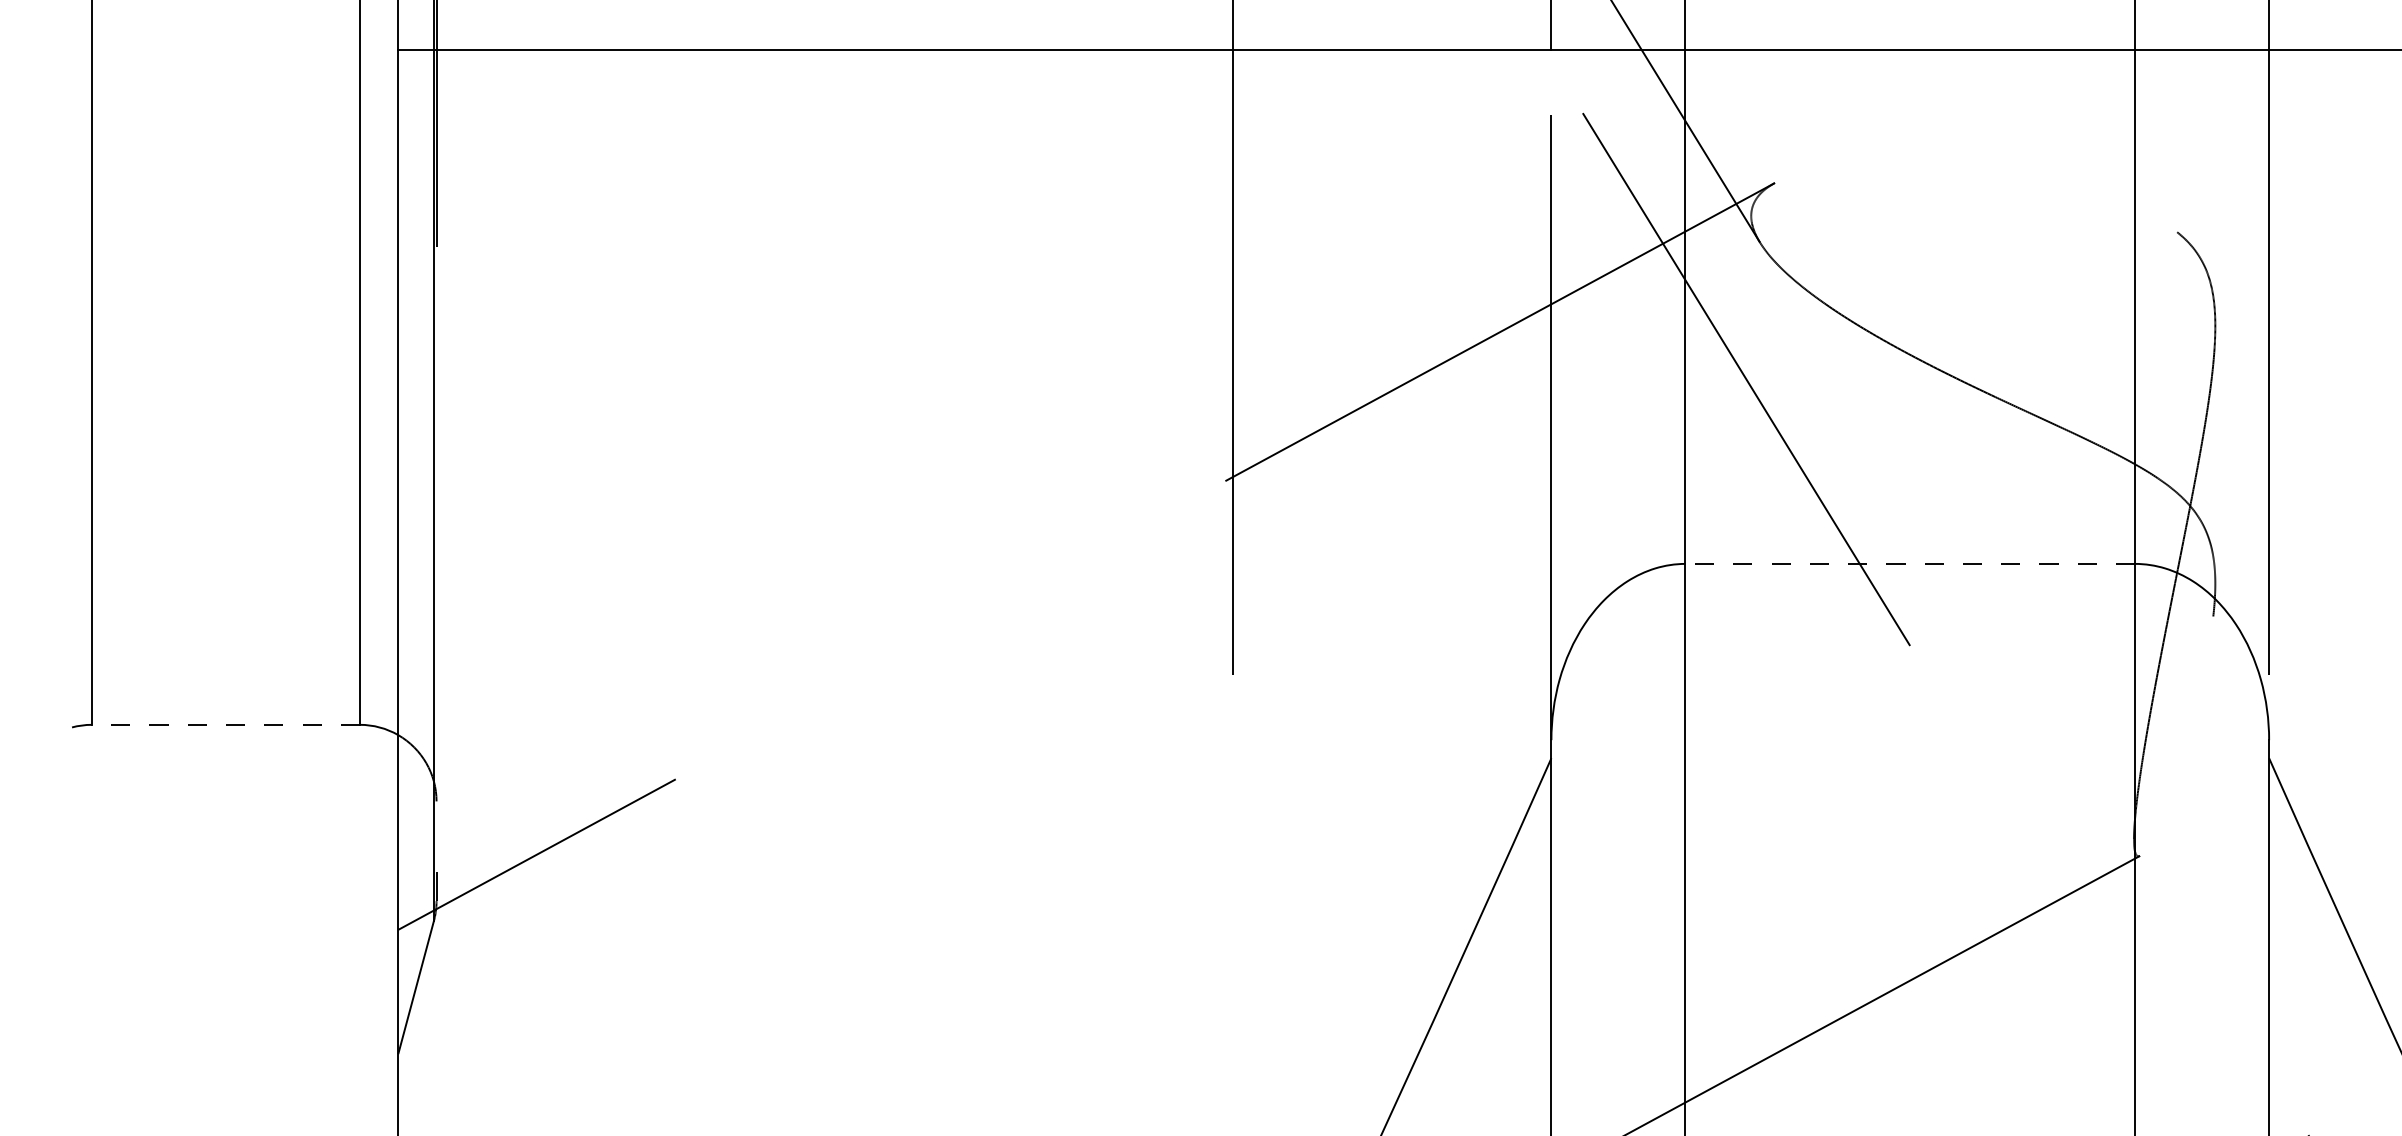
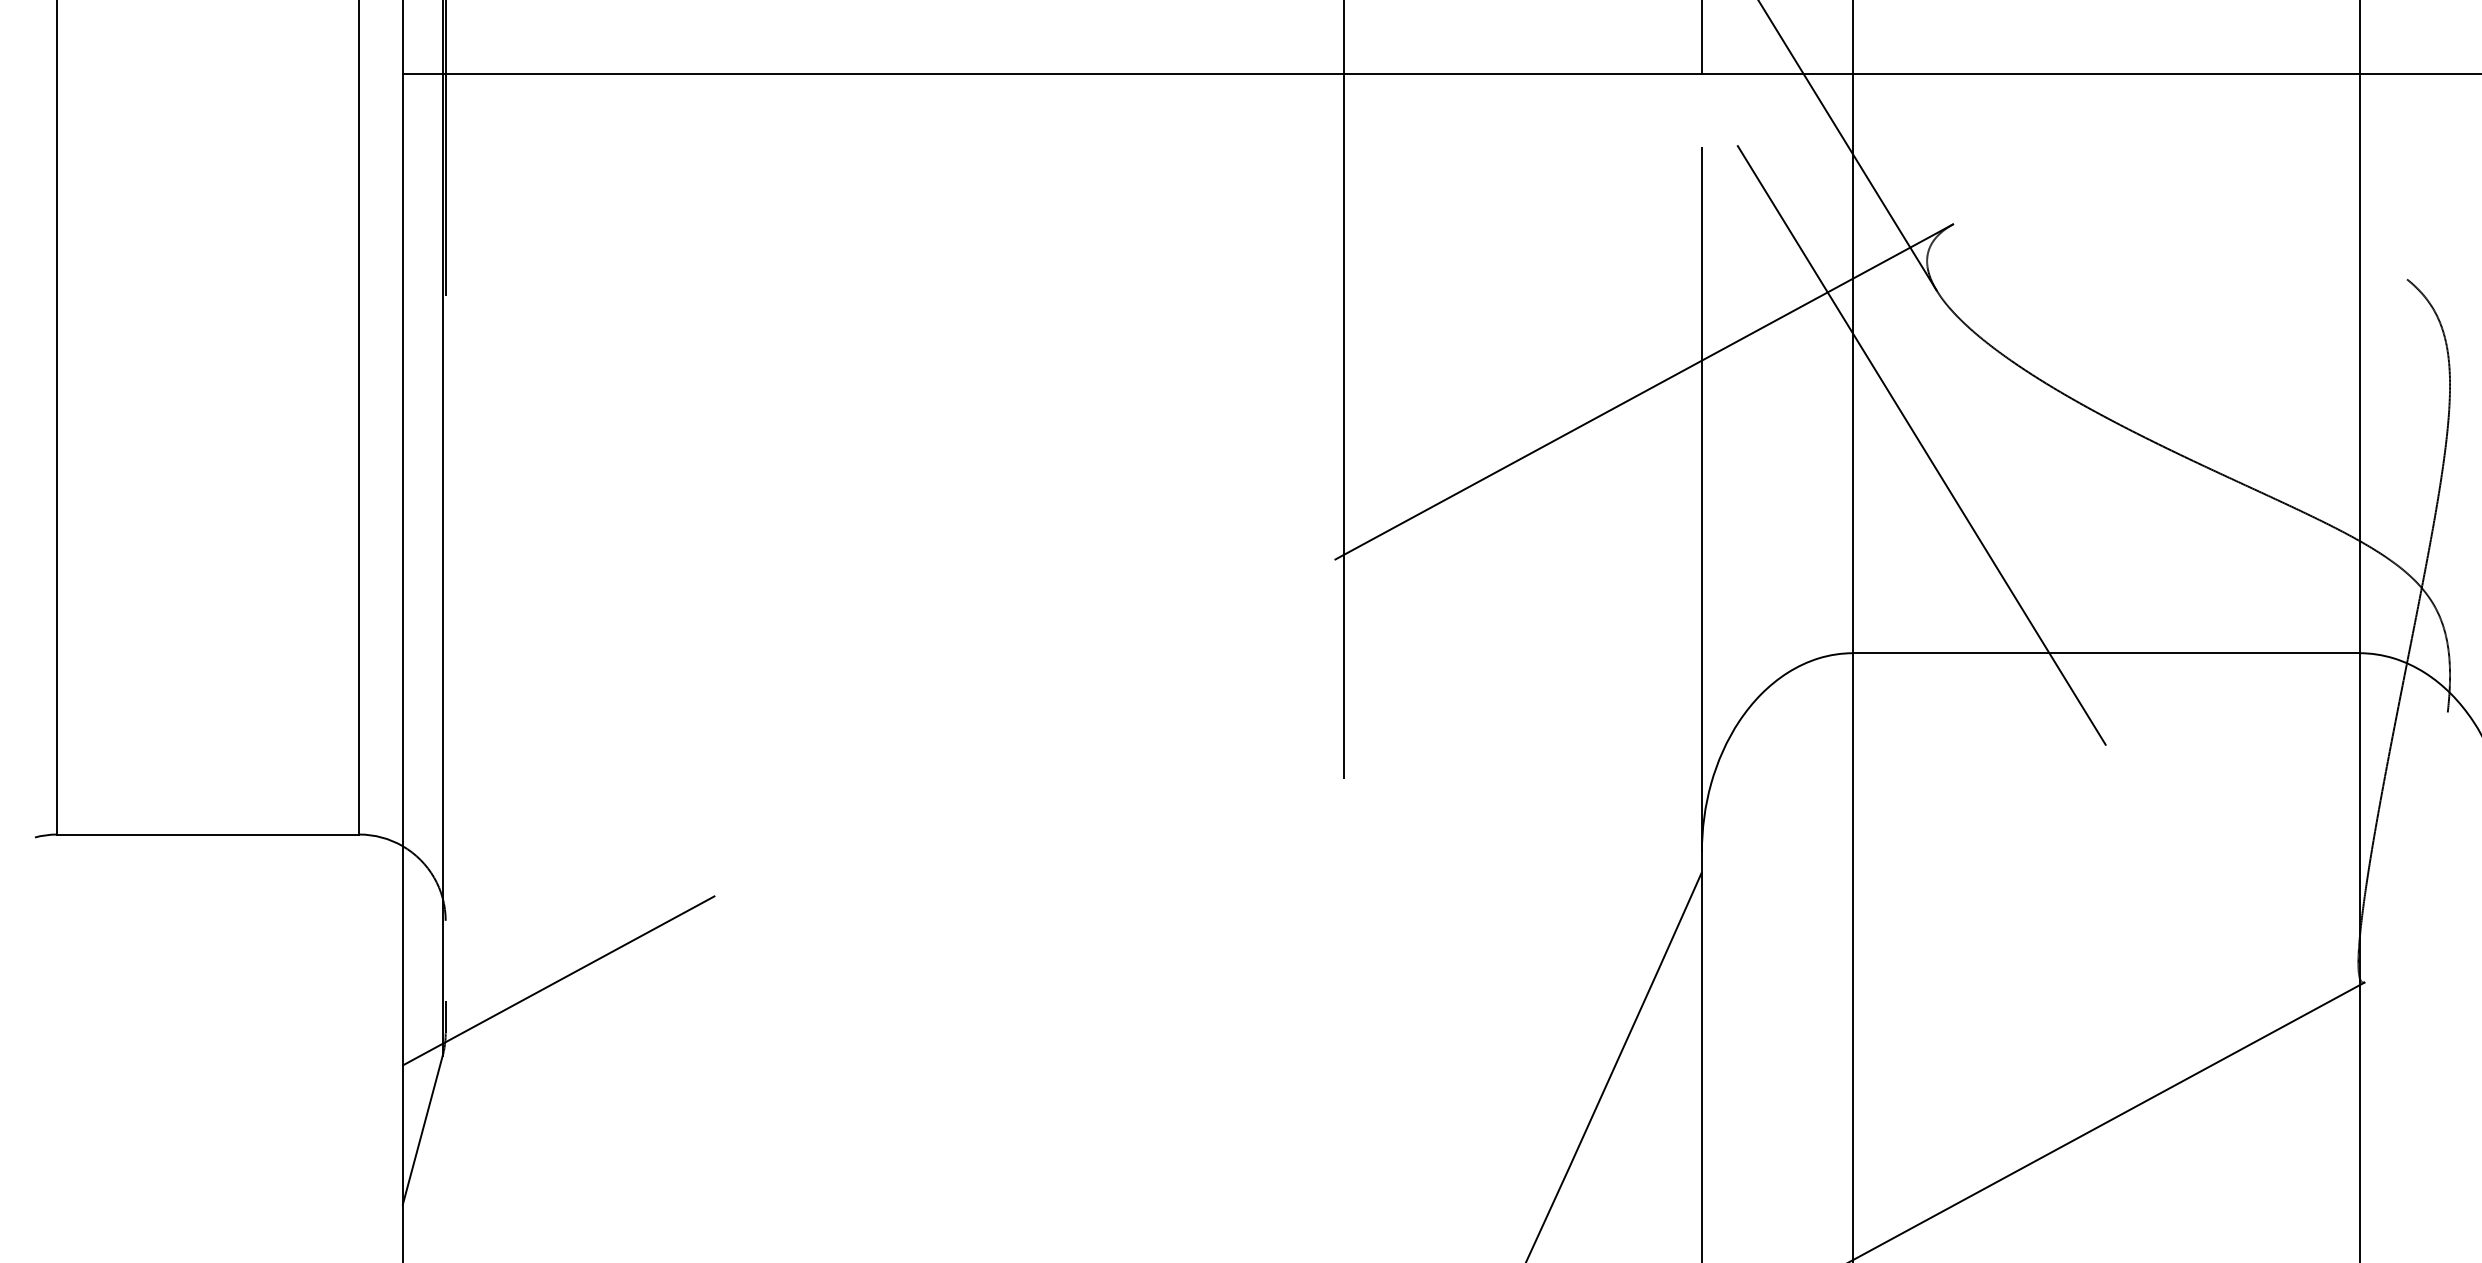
line: (1910, 563) -> (2106, 652), dashed -> solid
line: (225, 724) -> (207, 834), dashed -> solid

